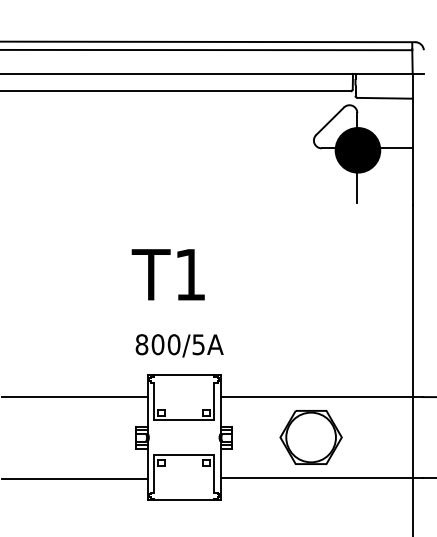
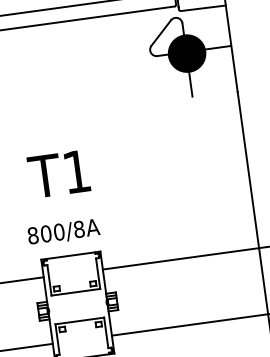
text: (167, 274) -> (58, 174), moved
text: (198, 344) -> (79, 229), 800/5A -> 800/8A
part: (310, 437) -> (180, 292), removed

